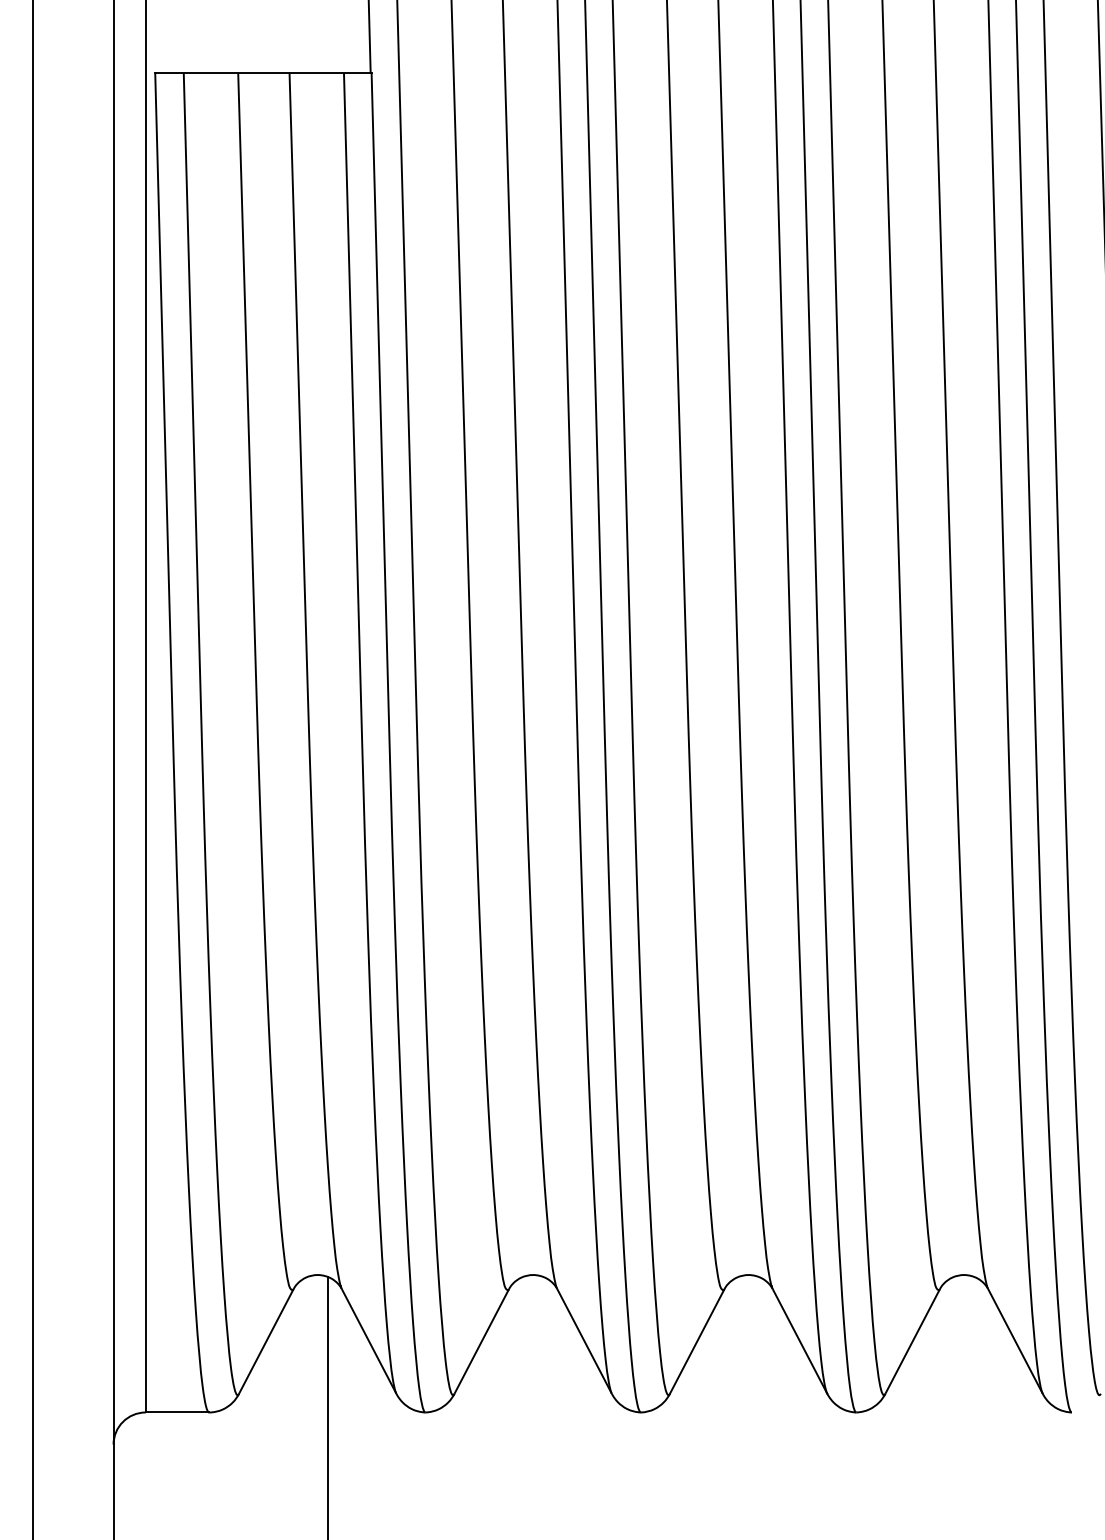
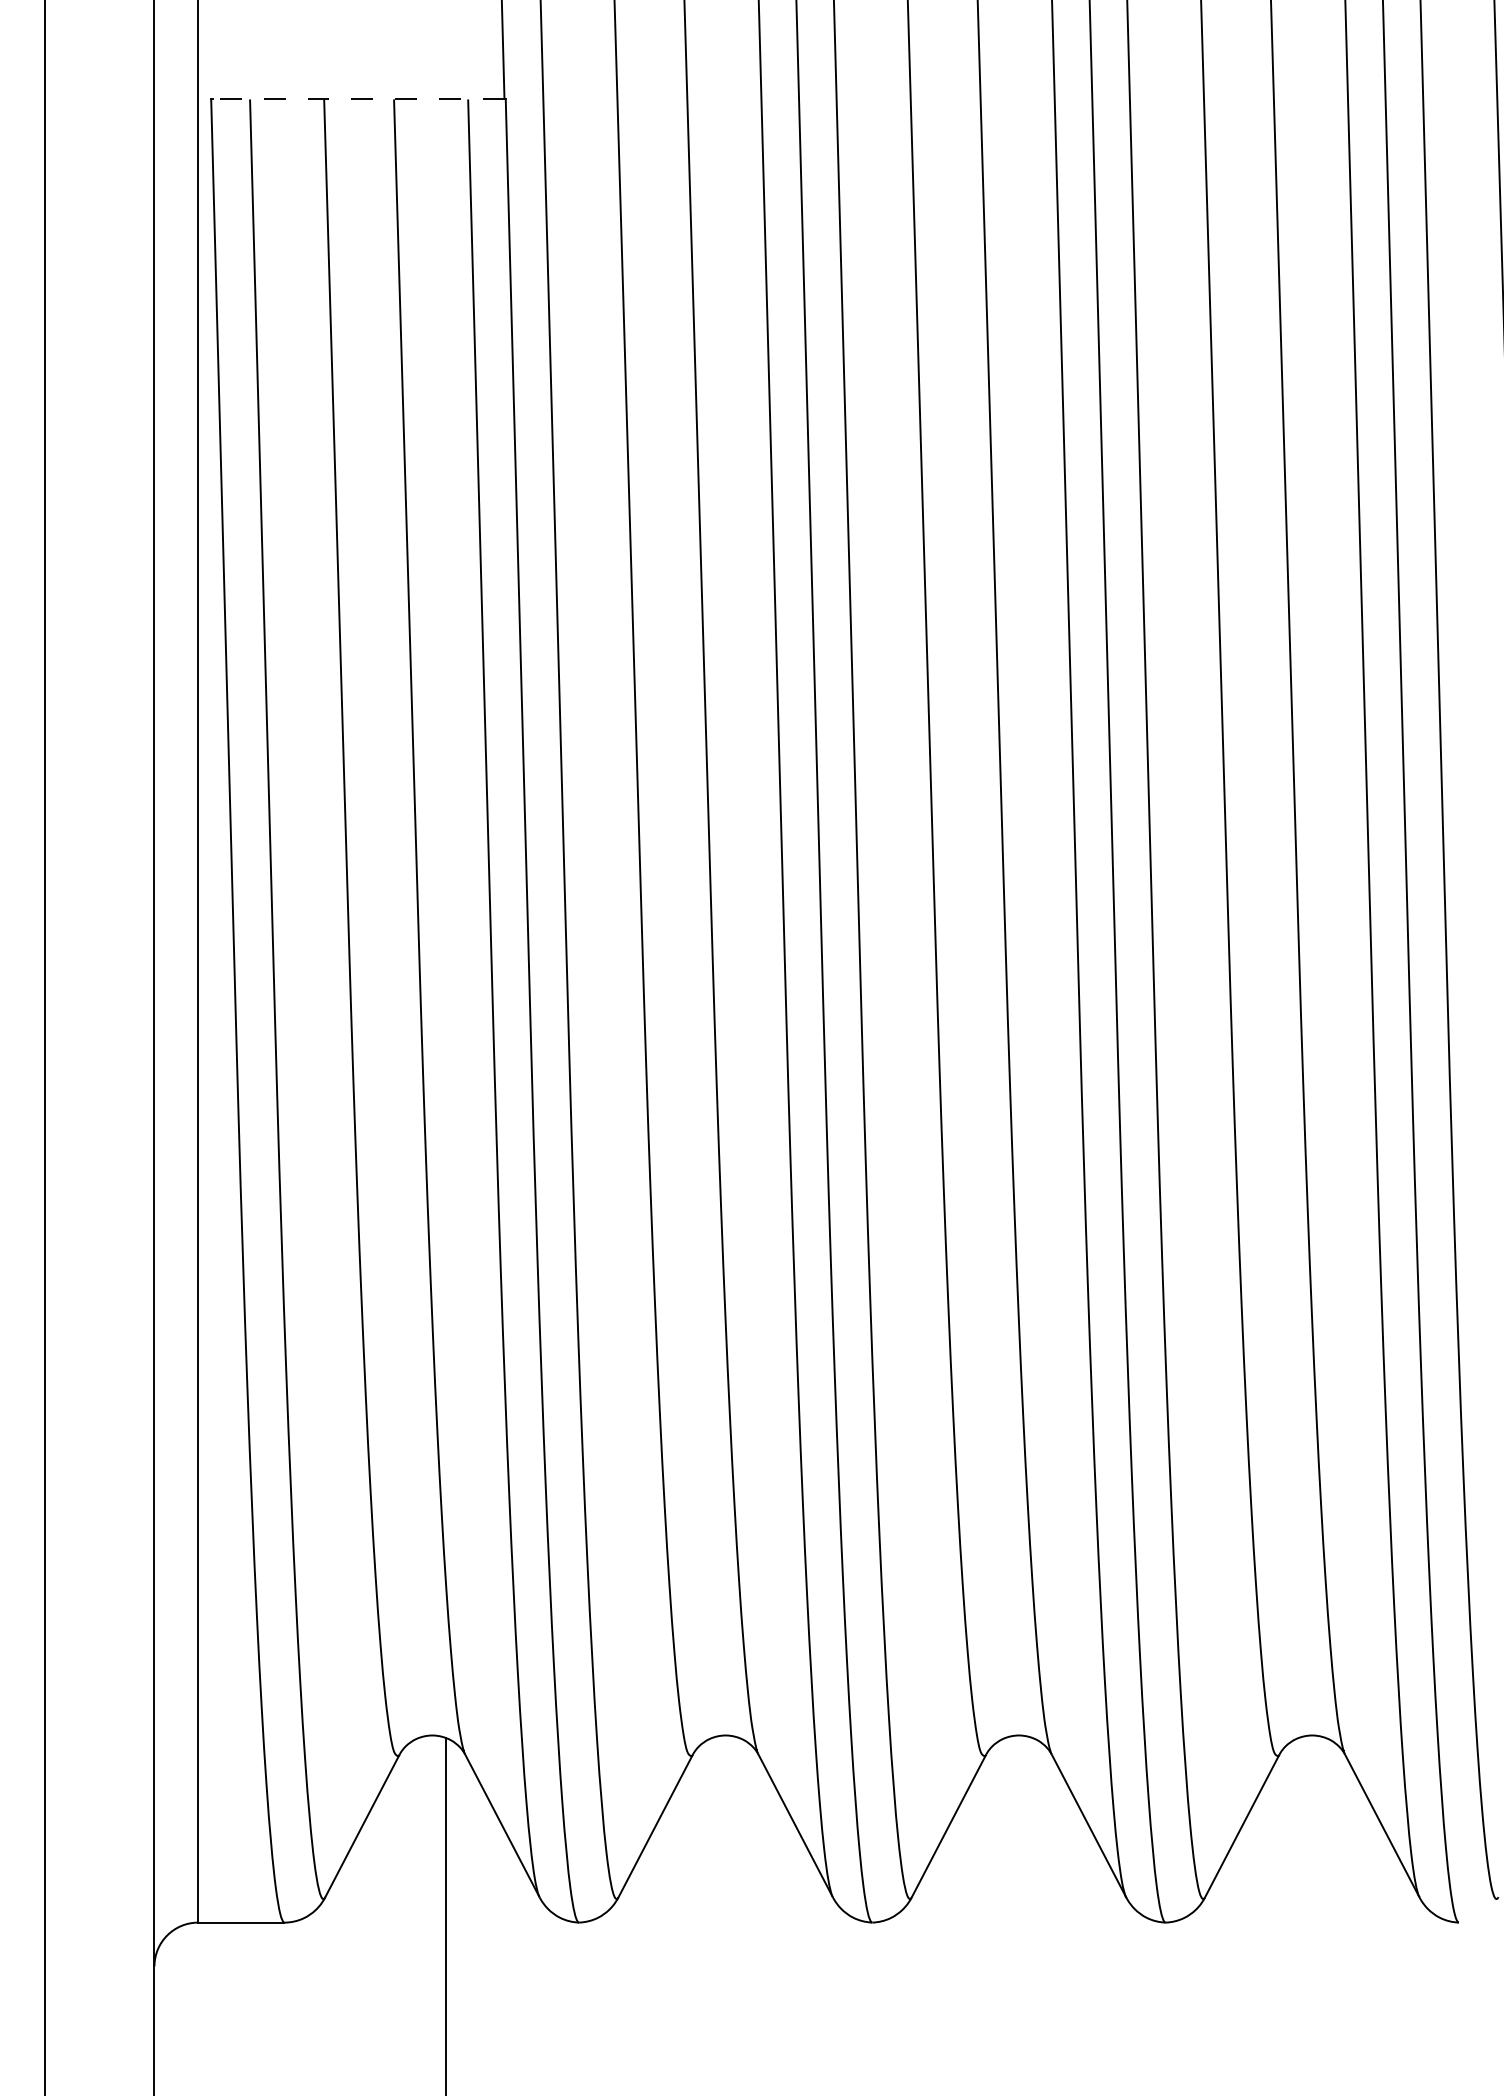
line: (263, 73) -> (358, 99), solid -> dashed

